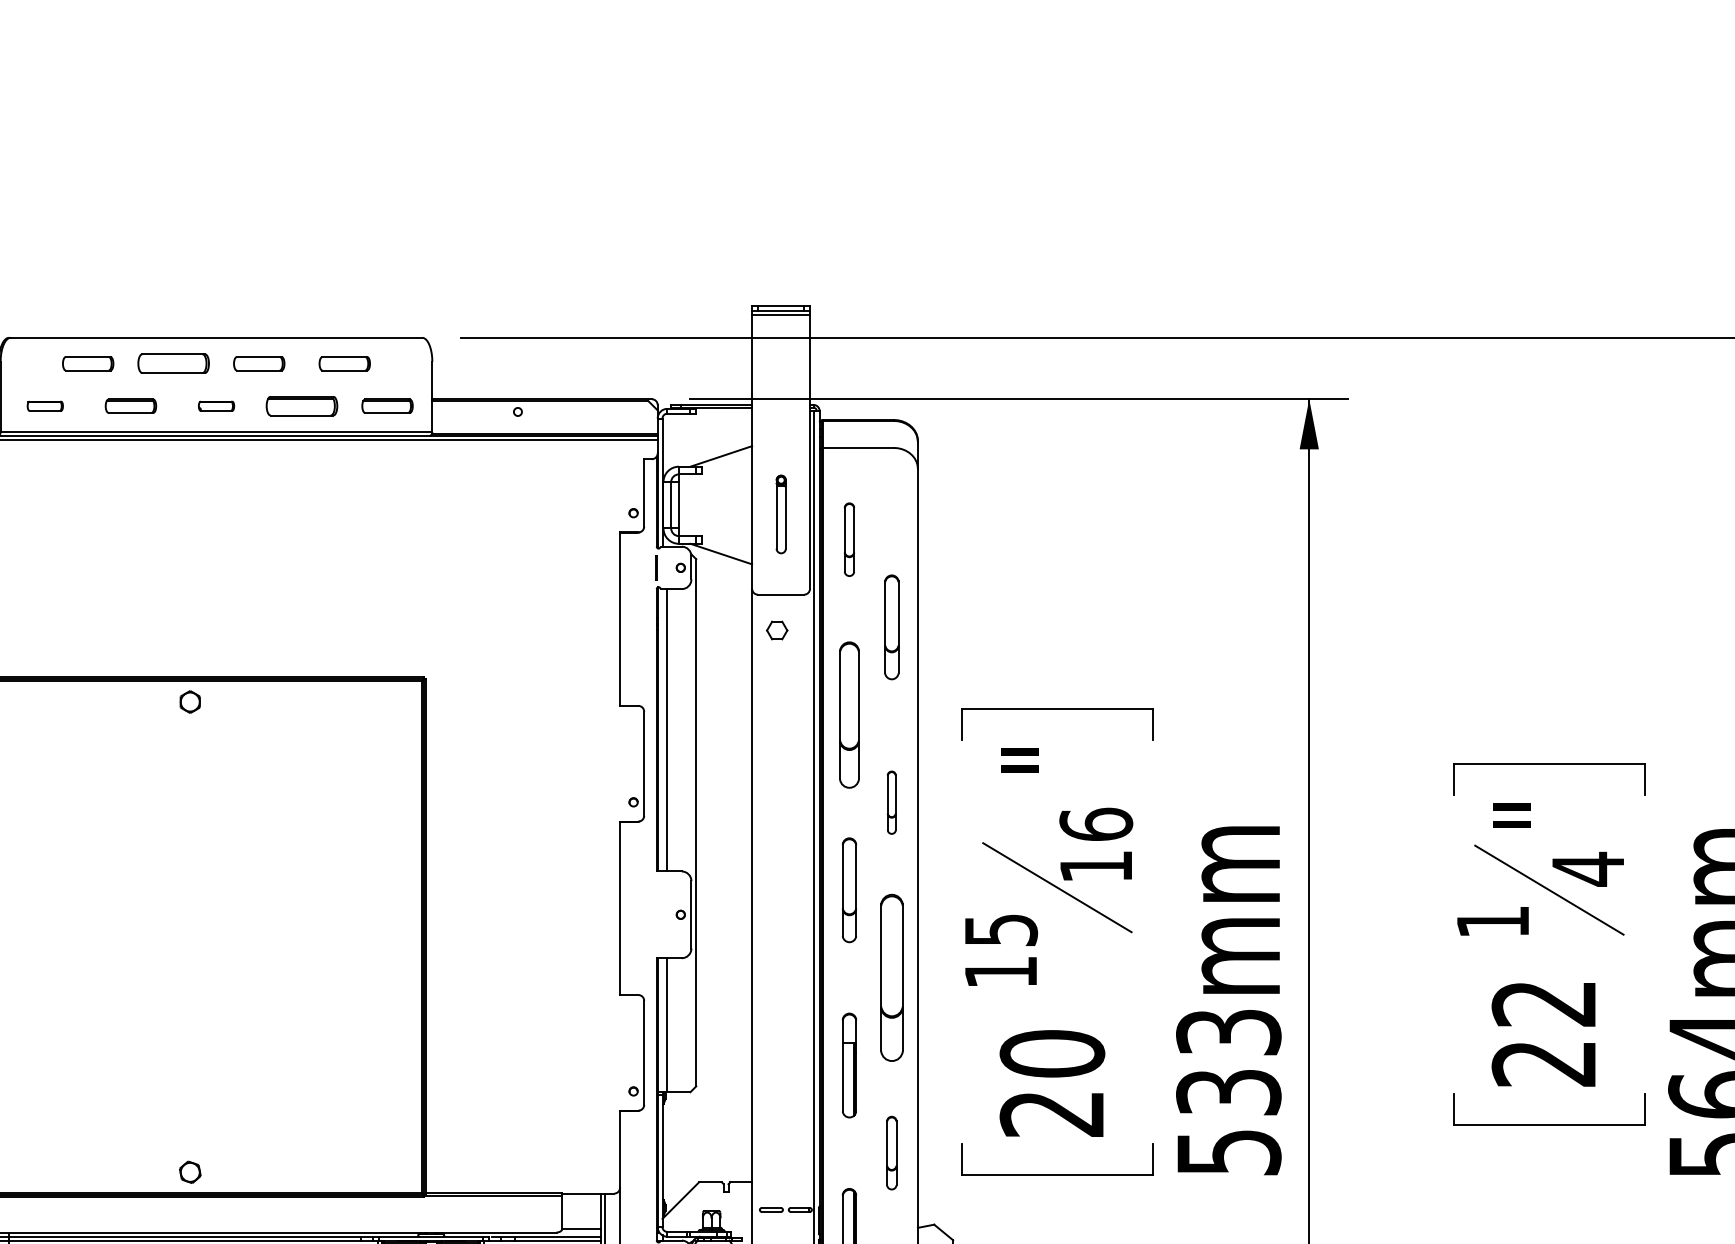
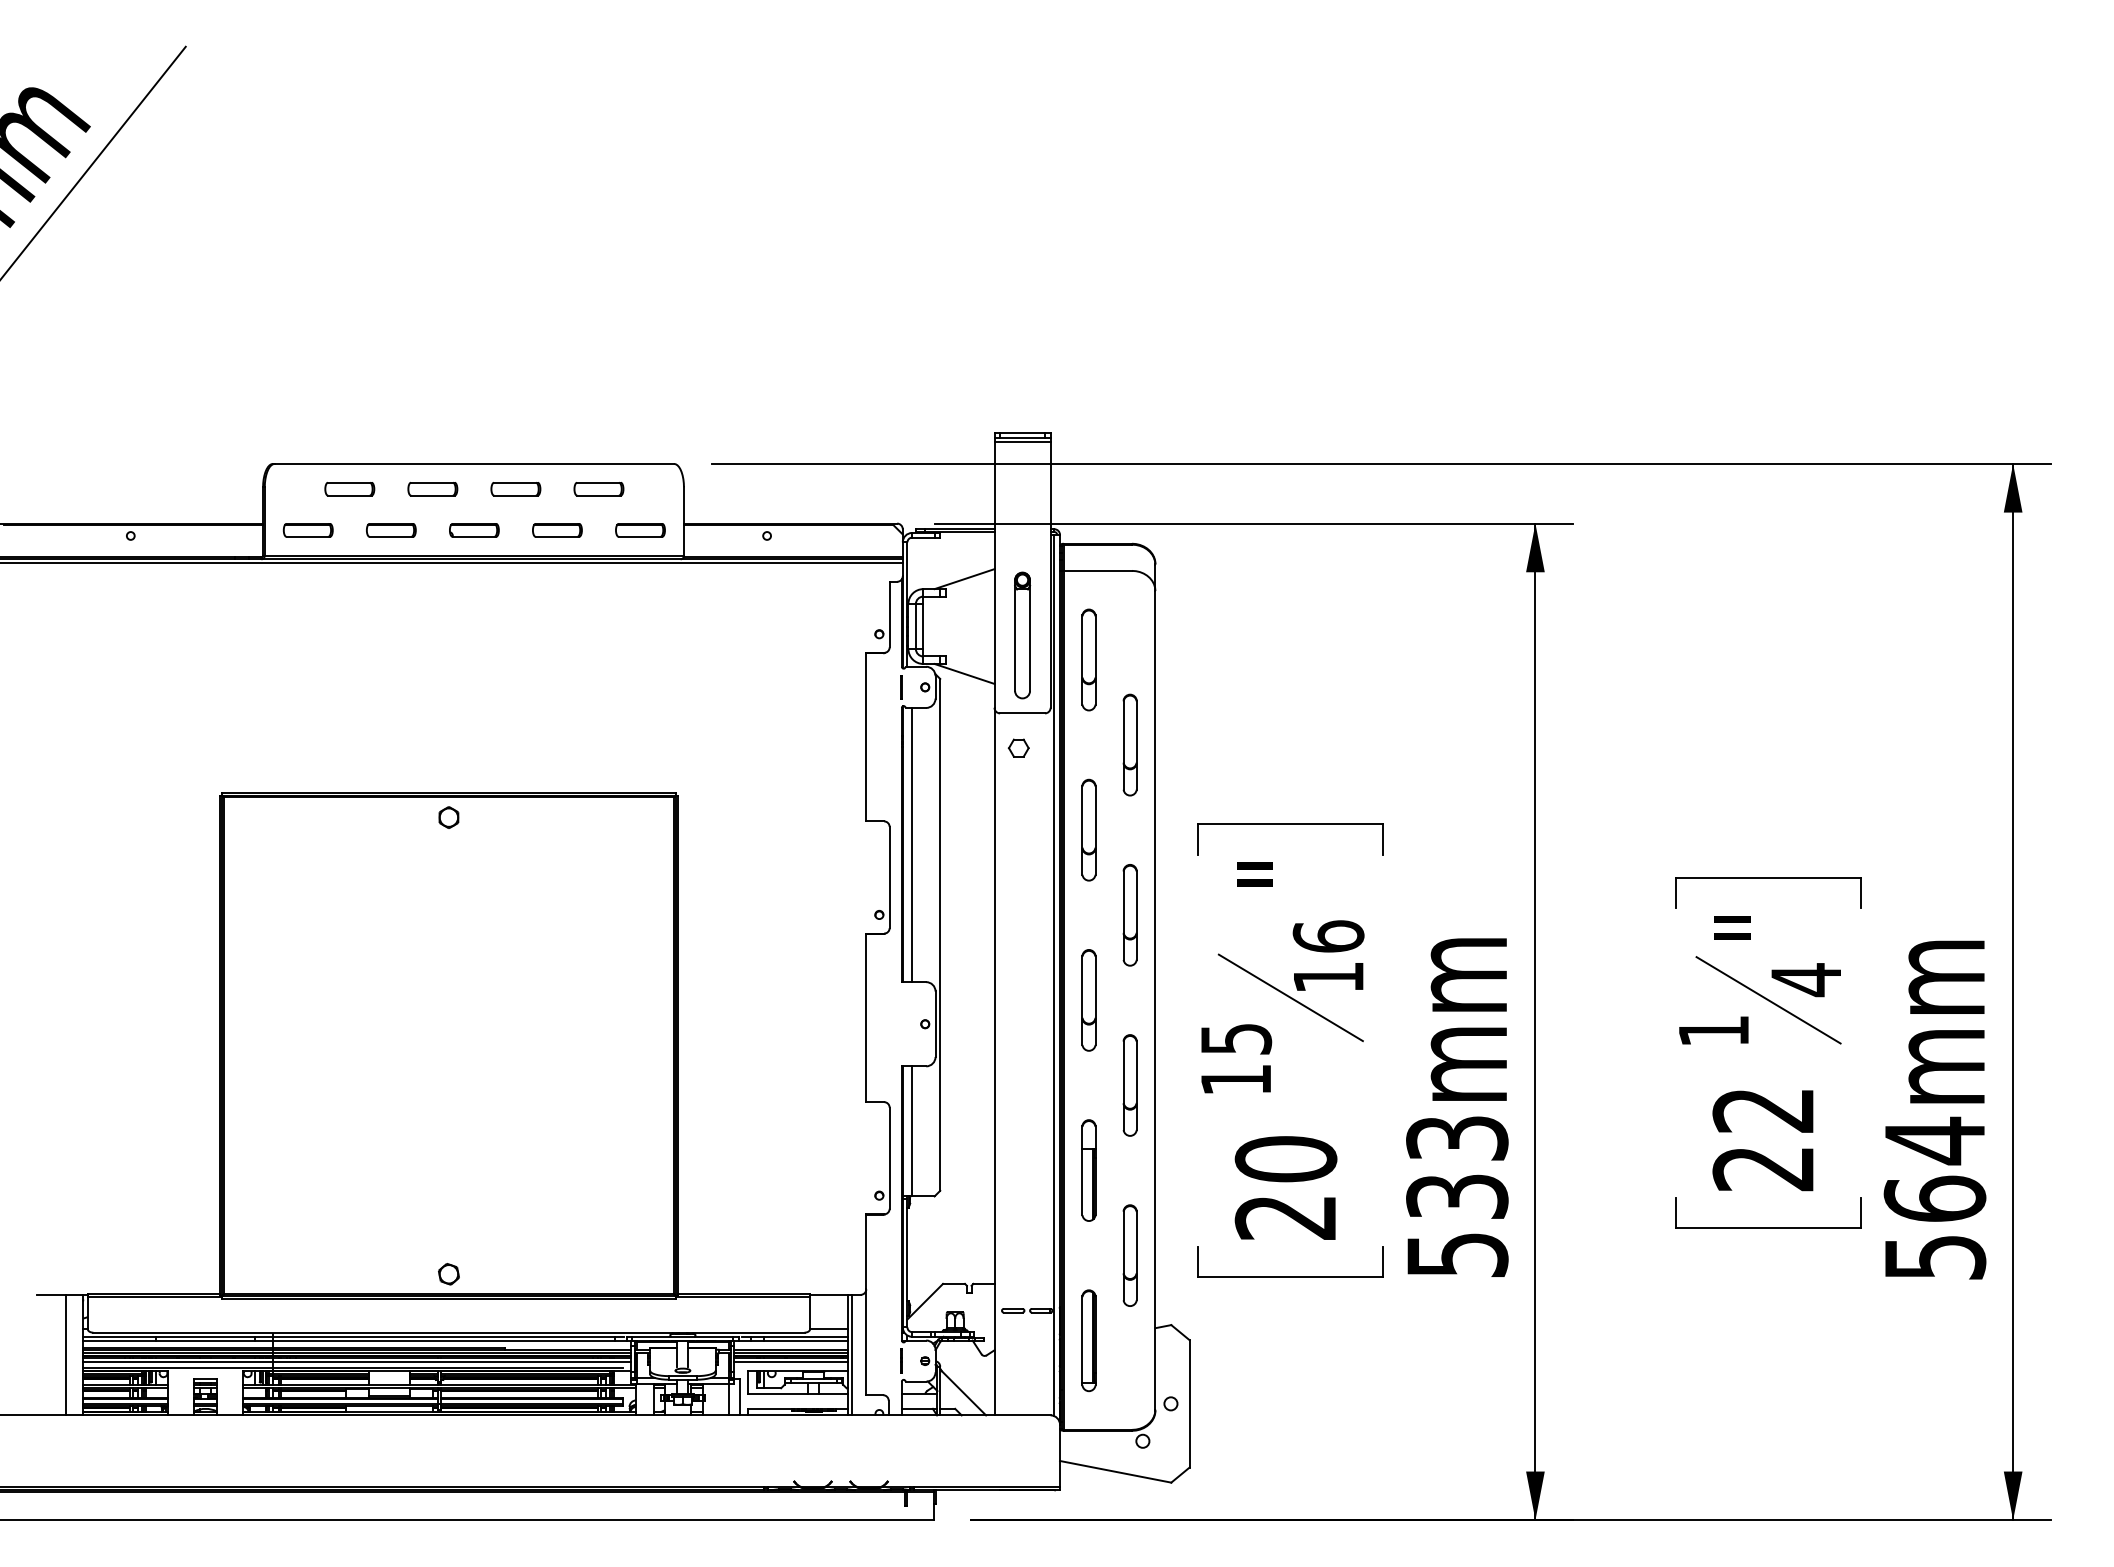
part: (173, 364) -> (432, 489), size x0.71
part: (44, 406) -> (307, 530), size x1.43
part: (216, 406) -> (474, 530), size x1.43
part: (302, 406) -> (557, 530), size x0.71
part: (780, 514) -> (1022, 635), size x1.67
part: (848, 539) -> (1088, 659), size x1.43
part: (848, 714) -> (1088, 829), size x0.71
part: (891, 802) -> (1129, 915), size x1.67
part: (891, 977) -> (1129, 1085), size x0.62
part: (891, 1153) -> (1129, 1255), size x1.43

